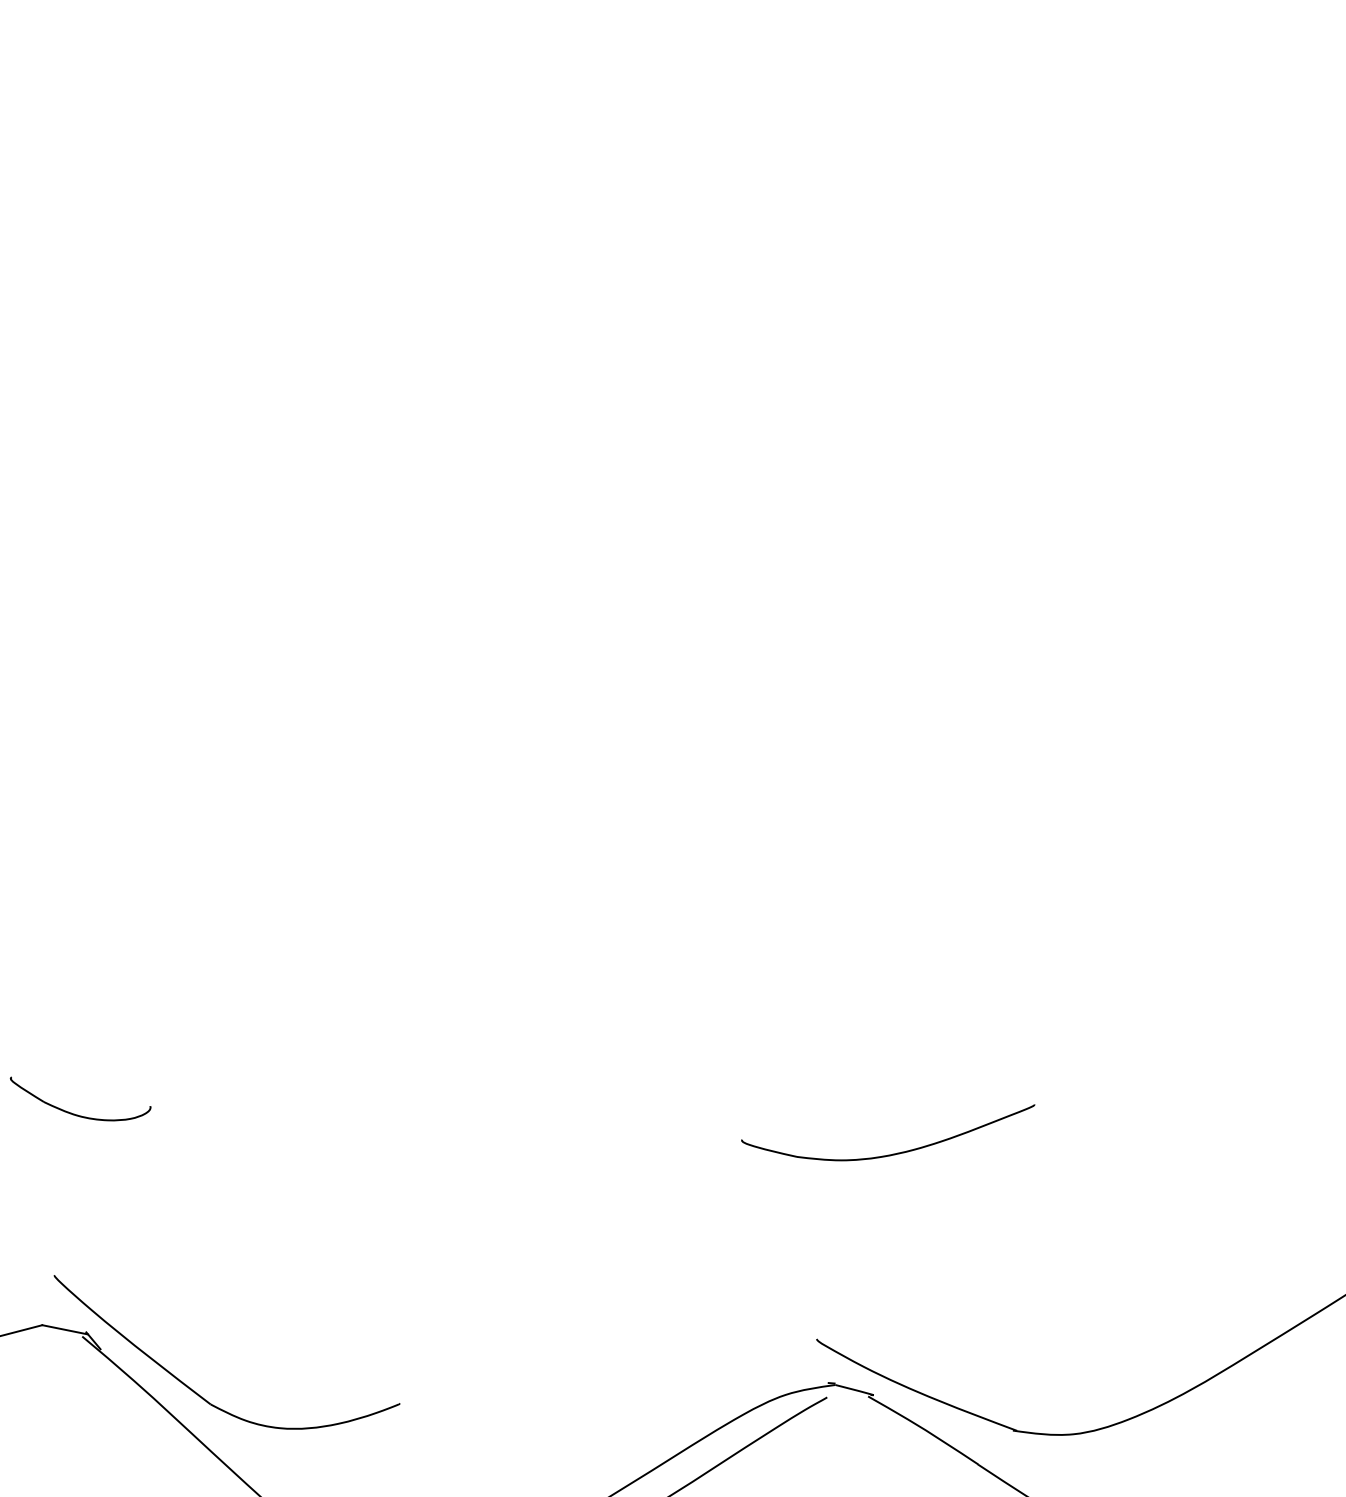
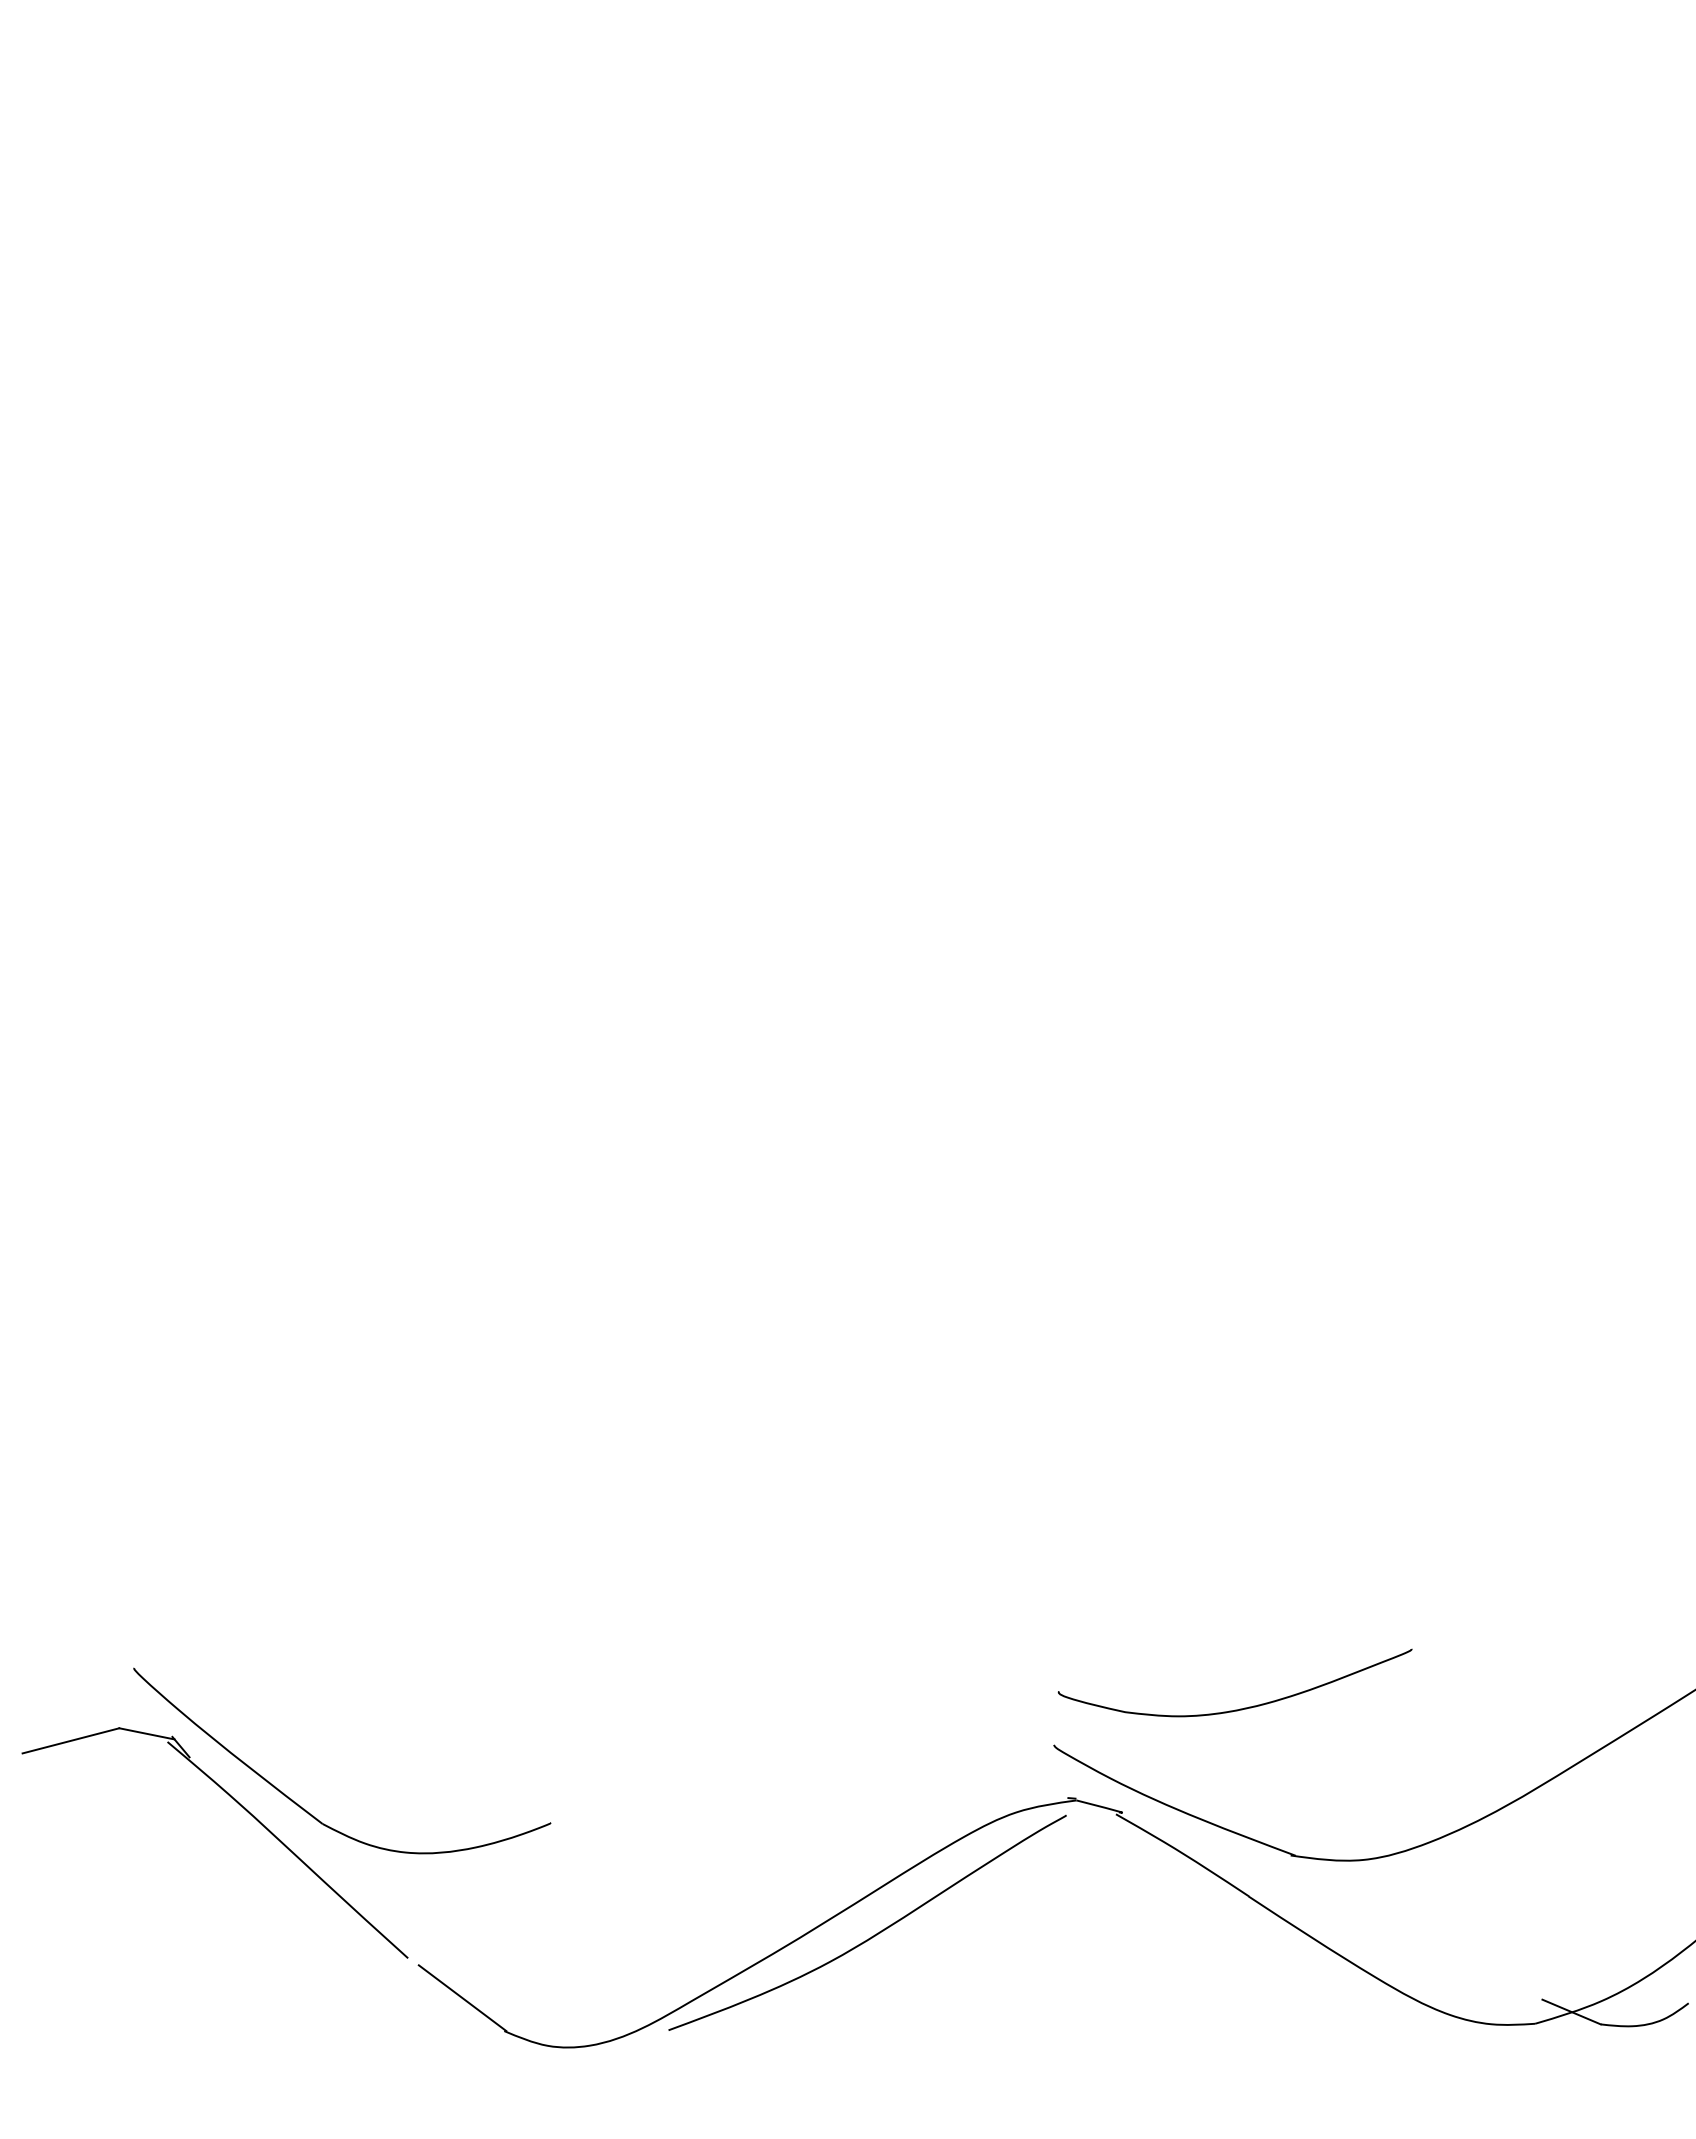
part: (75, 1114) -> (159, 1473), removed
part: (892, 1153) -> (1240, 1708), moved

